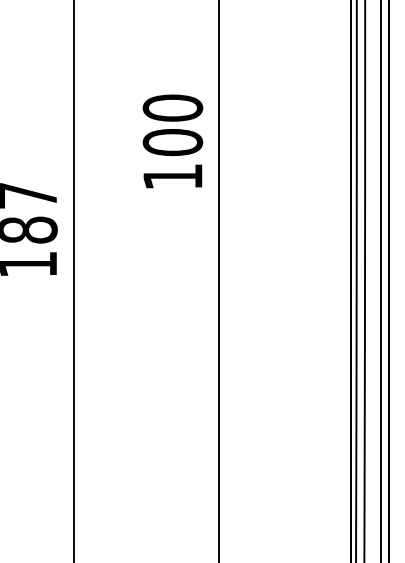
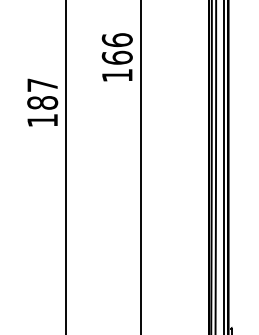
text: (171, 124) -> (116, 48), 100 -> 166

